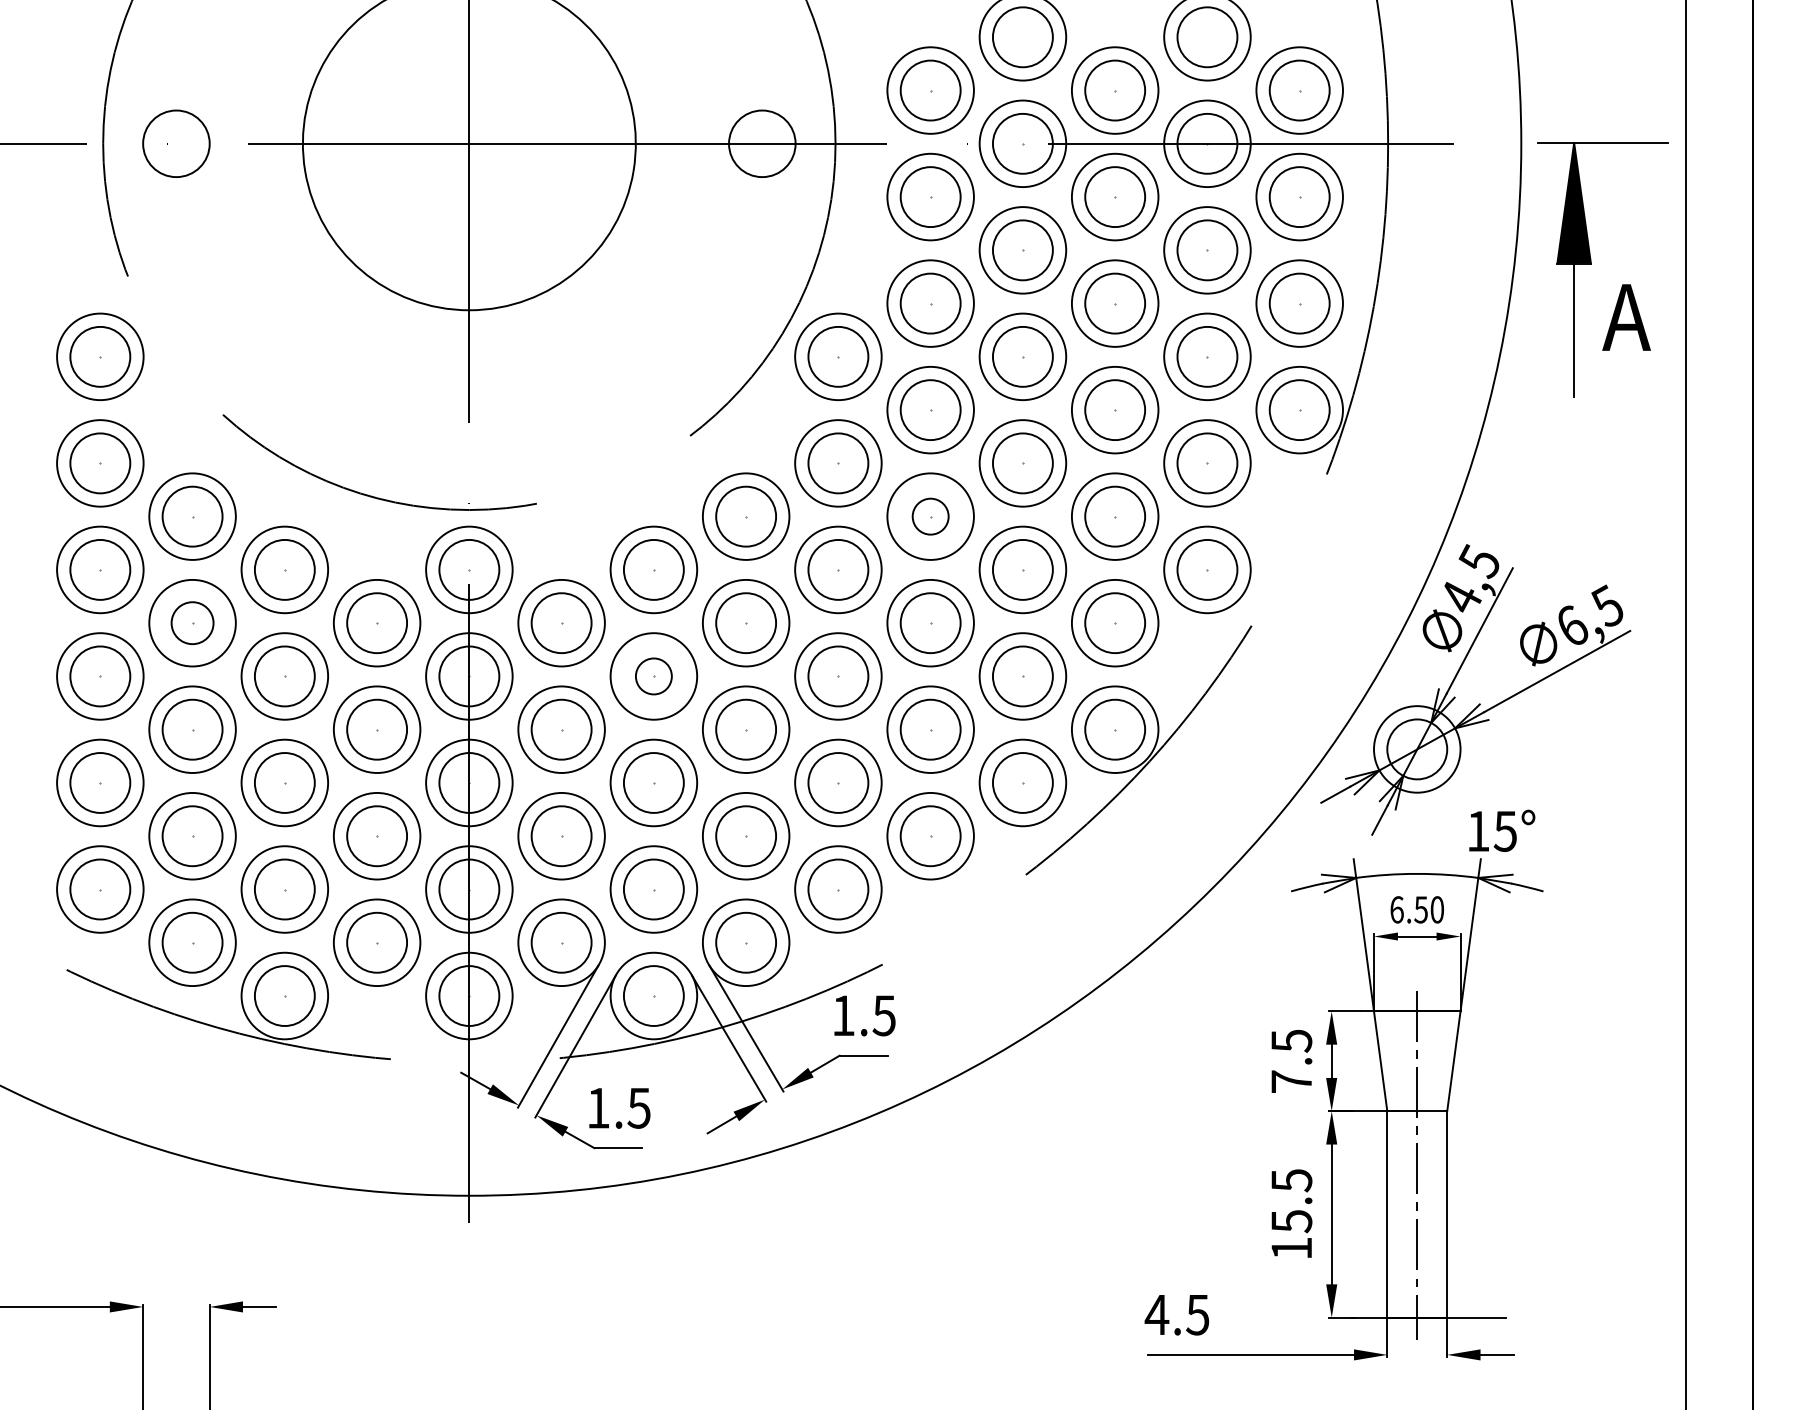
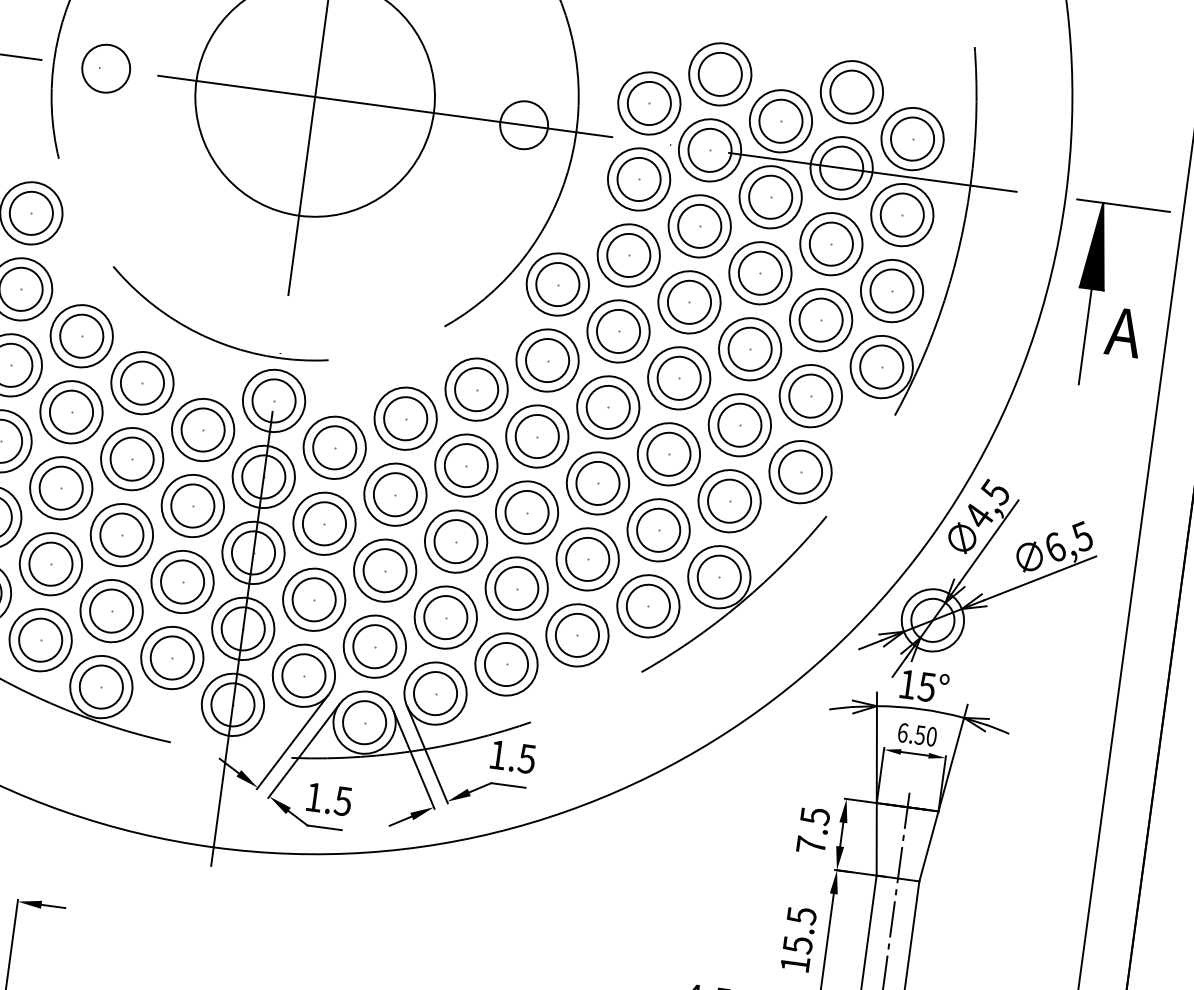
circle: (930, 516) -> (608, 407), size x1.67
circle: (192, 623) -> (71, 412), size x1.43
circle: (653, 676) -> (395, 494), size x1.67
text: (1502, 830) -> (924, 686), moved

